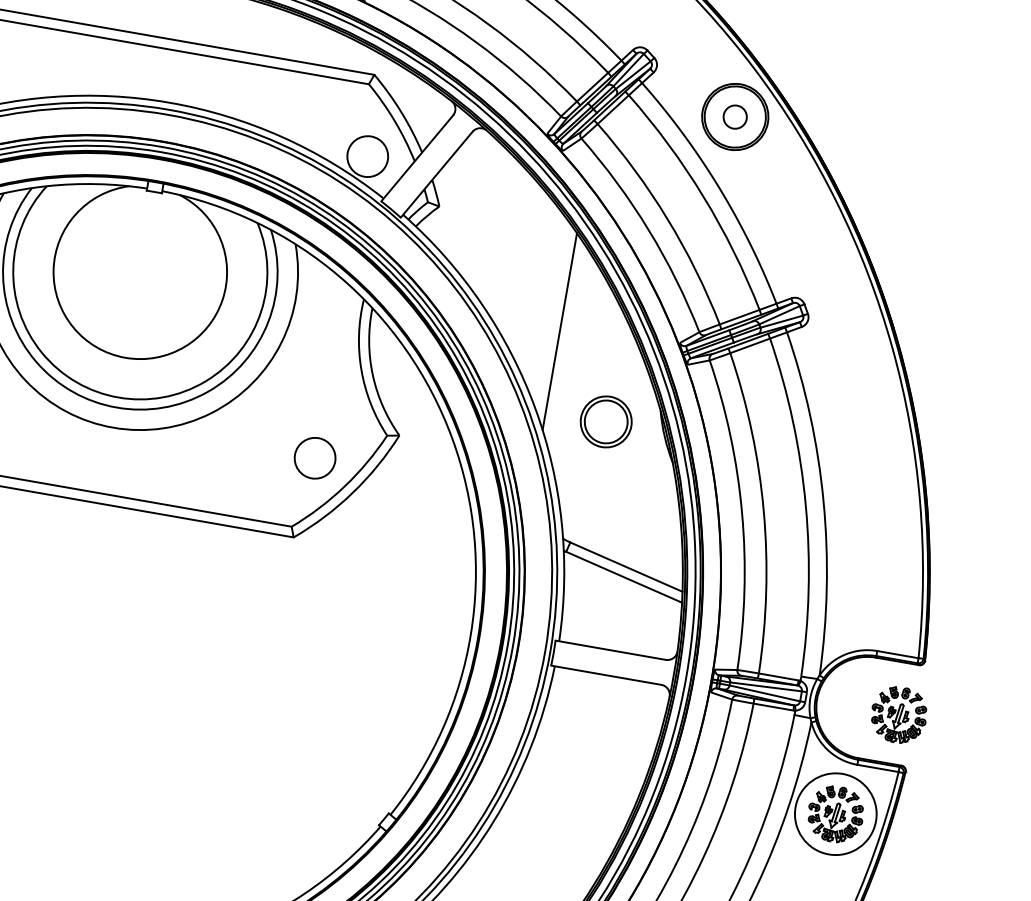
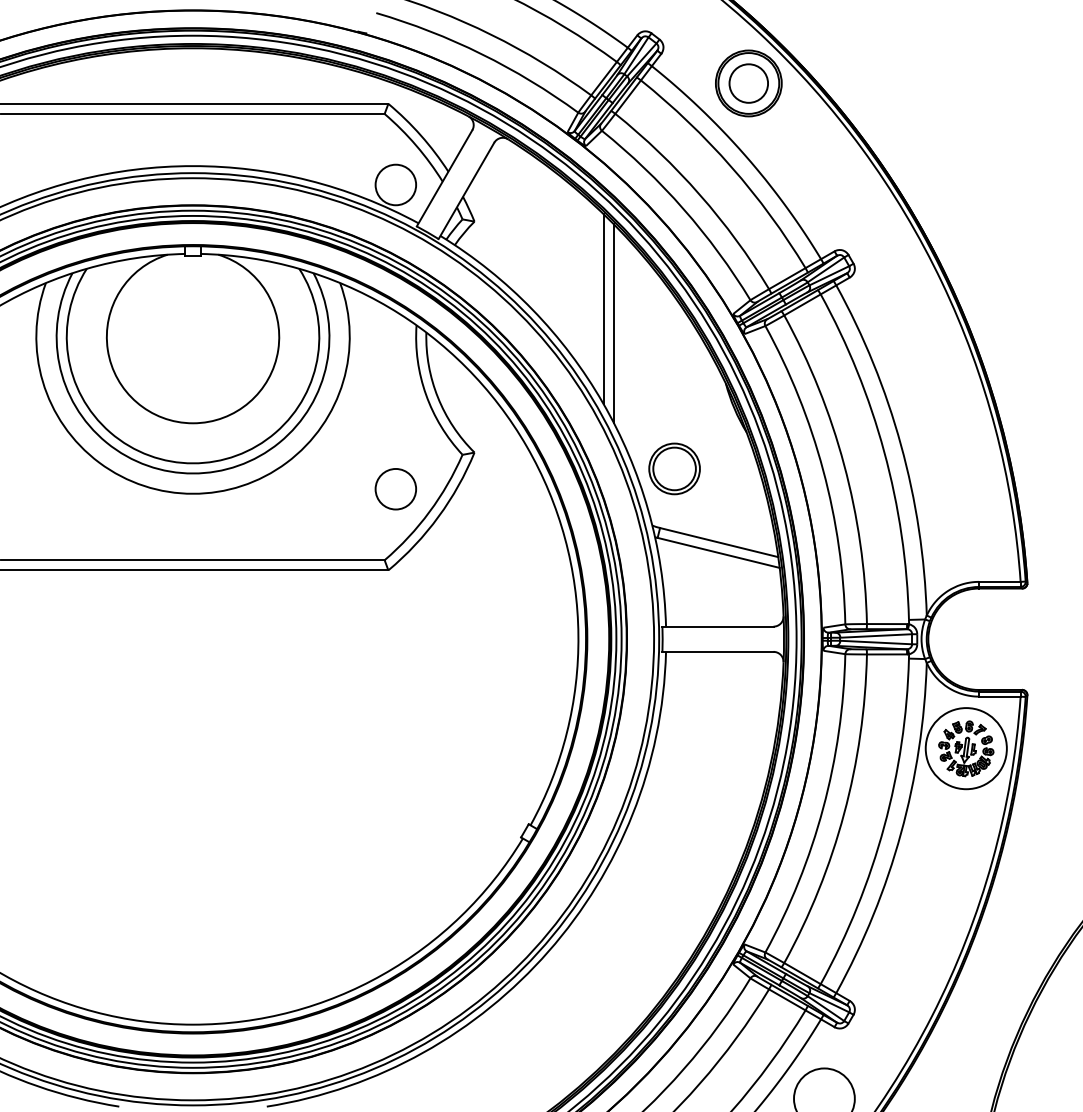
circle: (734, 116) -> (748, 83), size x1.67
line: (552, 315) -> (603, 309), added
part: (606, 421) -> (674, 468), moved
part: (899, 714) -> (1011, 640), removed

